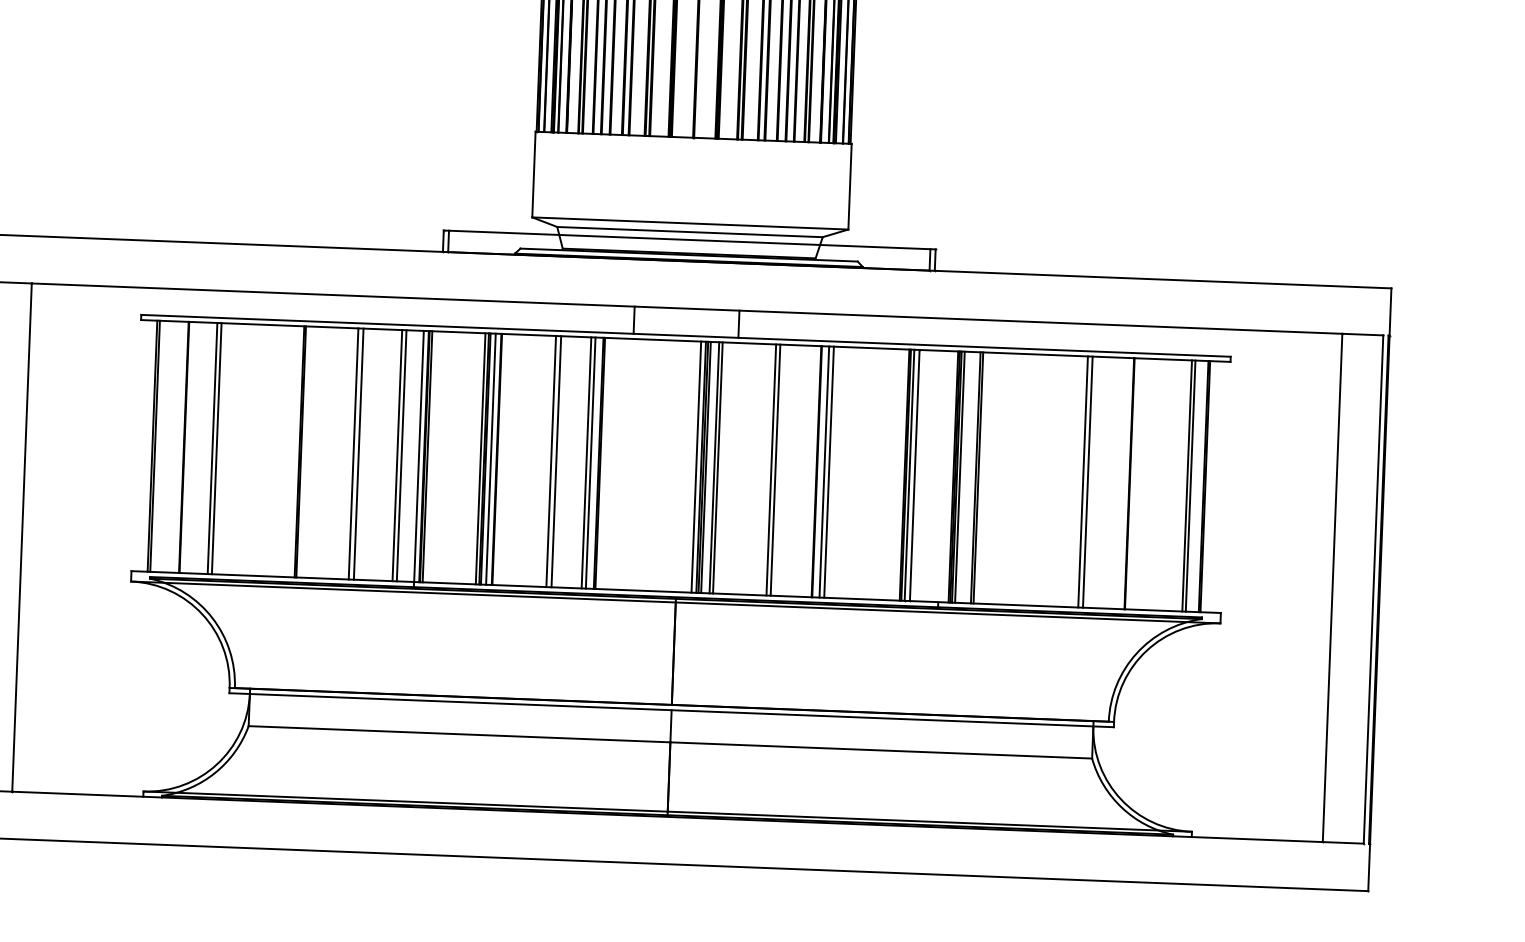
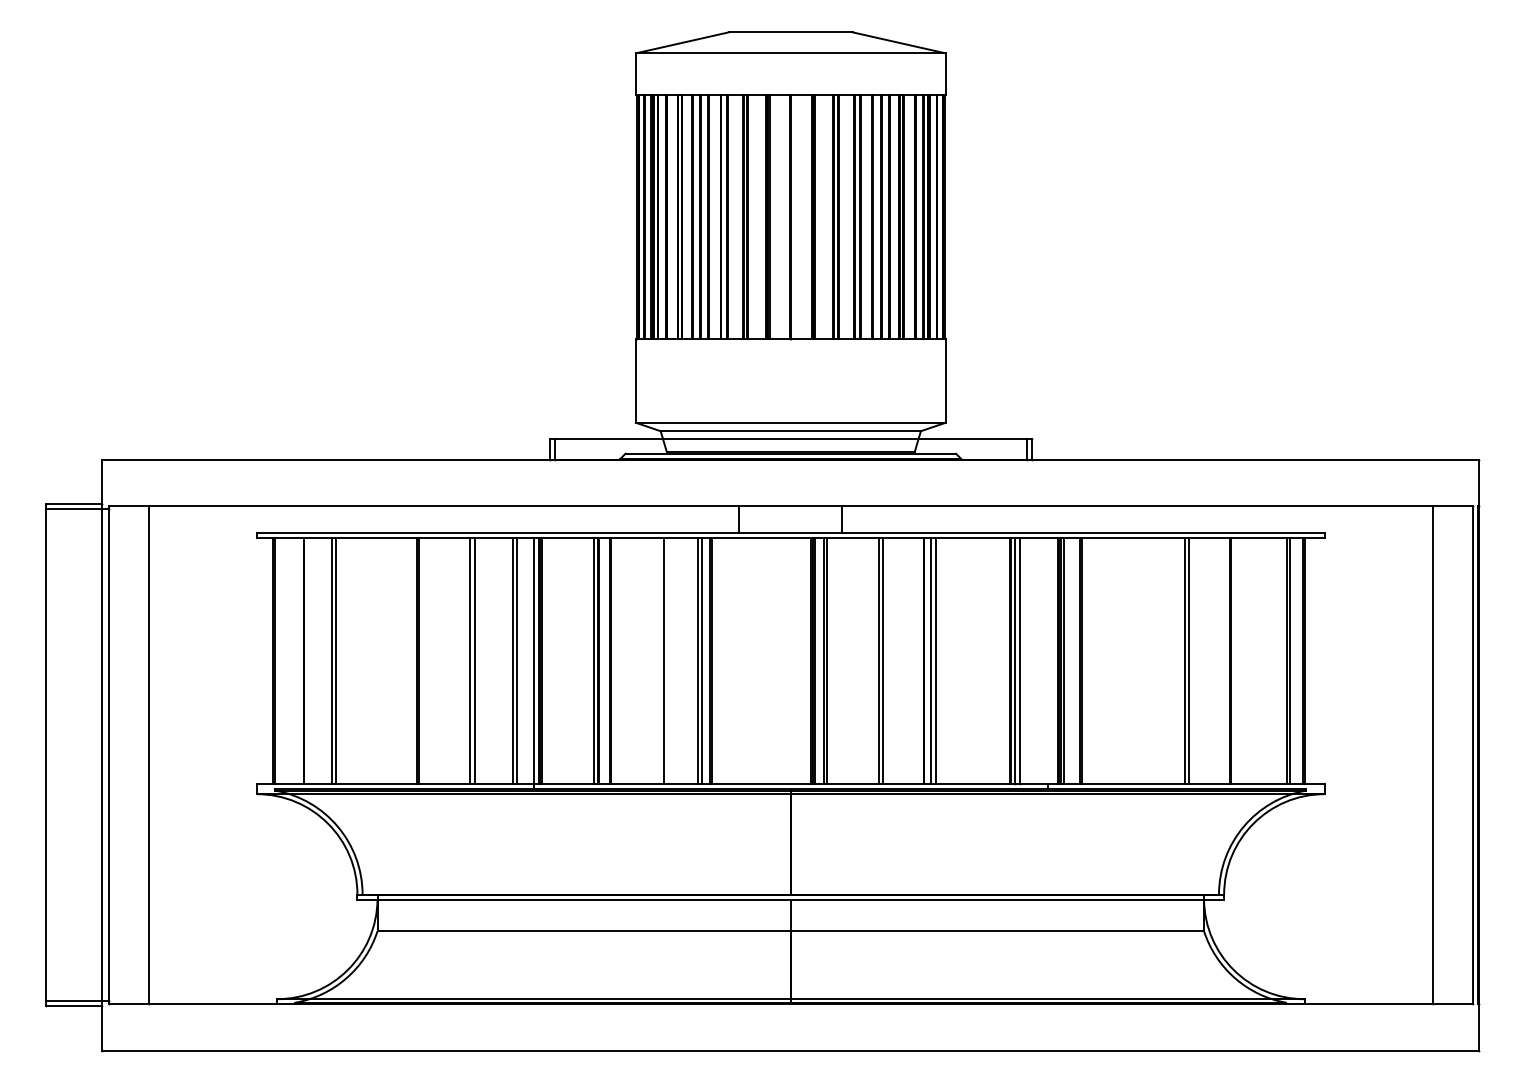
line: (490, 458) -> (604, 660), removed
line: (556, 461) -> (668, 660), removed
line: (696, 466) -> (805, 660), removed

